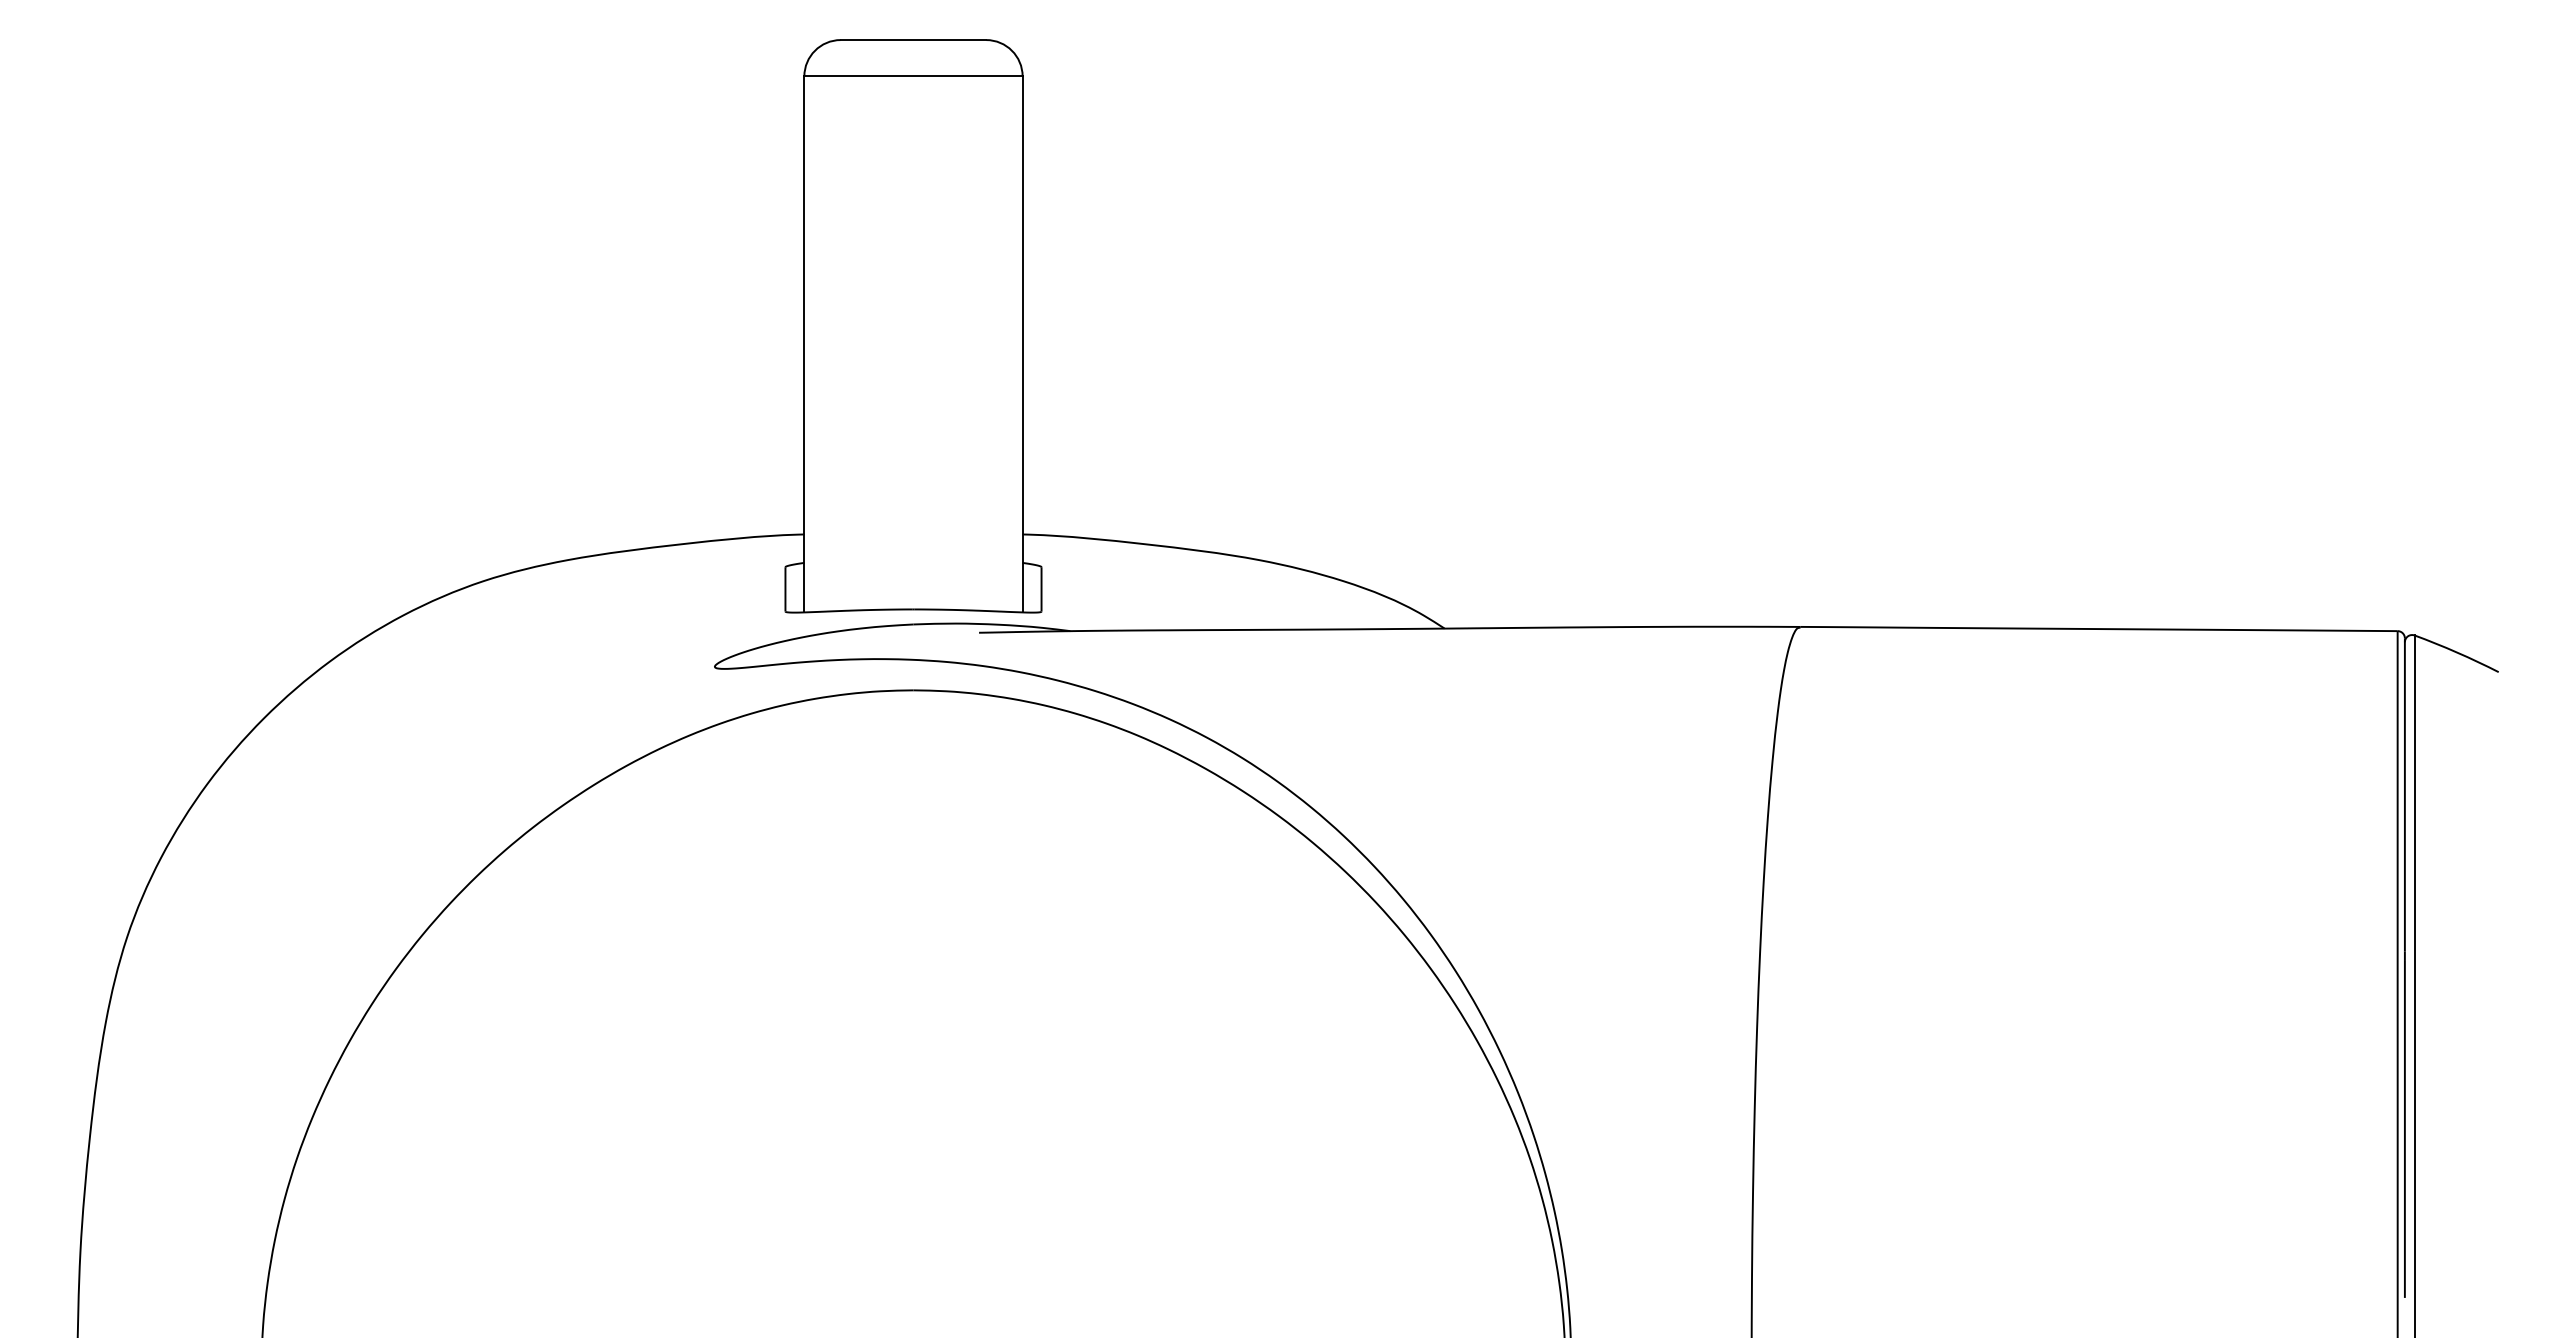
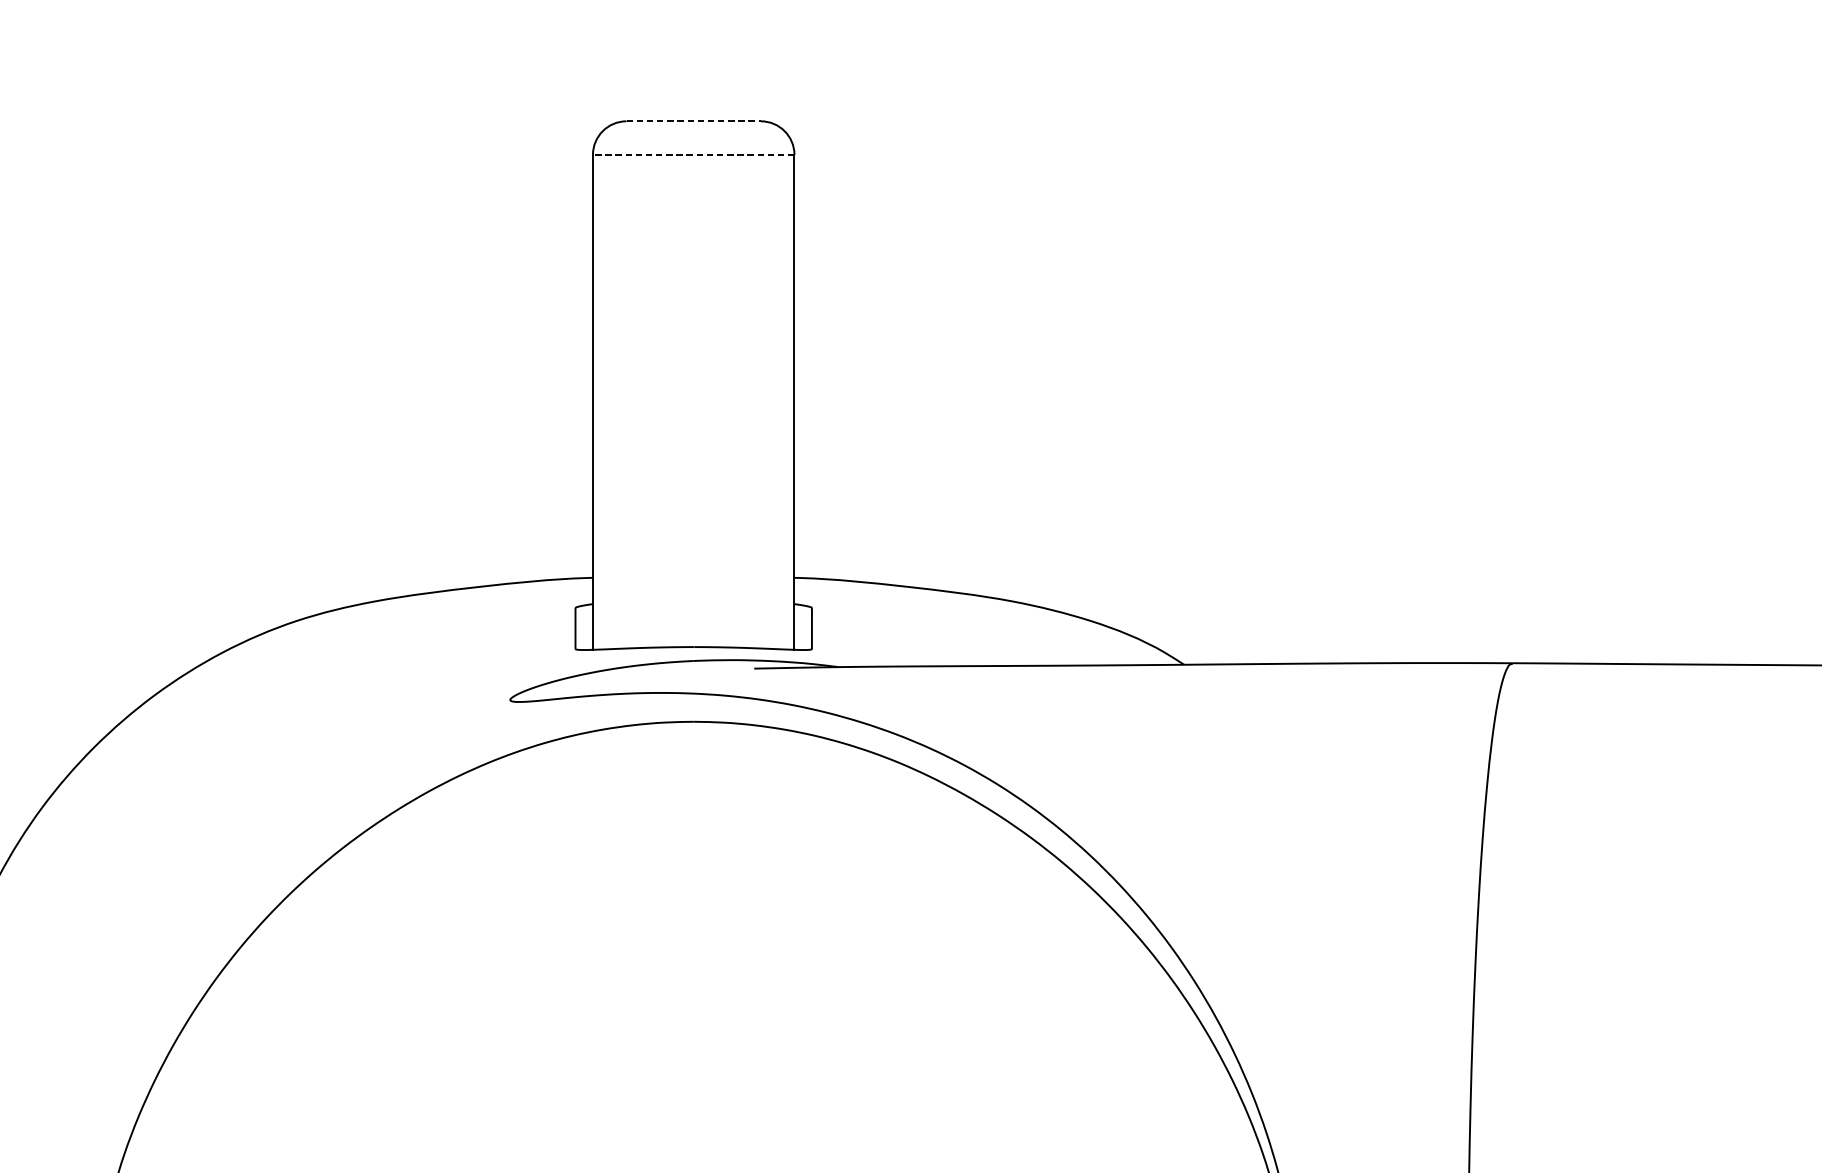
line: (913, 40) -> (693, 121), solid -> dashed
line: (913, 76) -> (693, 154), solid -> dashed

